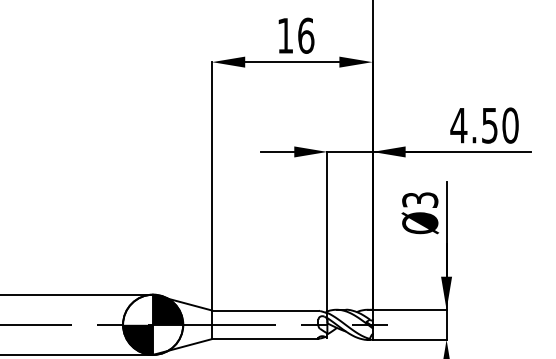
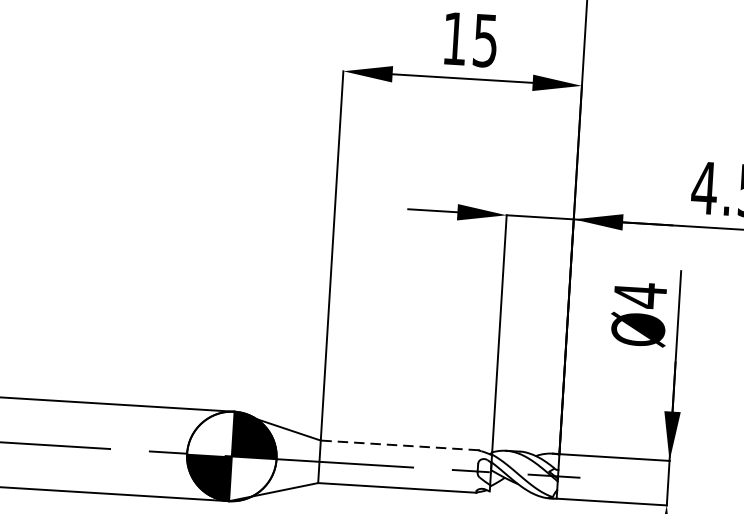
text: (306, 35) -> (486, 40), 16 -> 15
text: (420, 199) -> (640, 294), Ø3 -> Ø4
line: (264, 310) -> (398, 445), solid -> dashed

